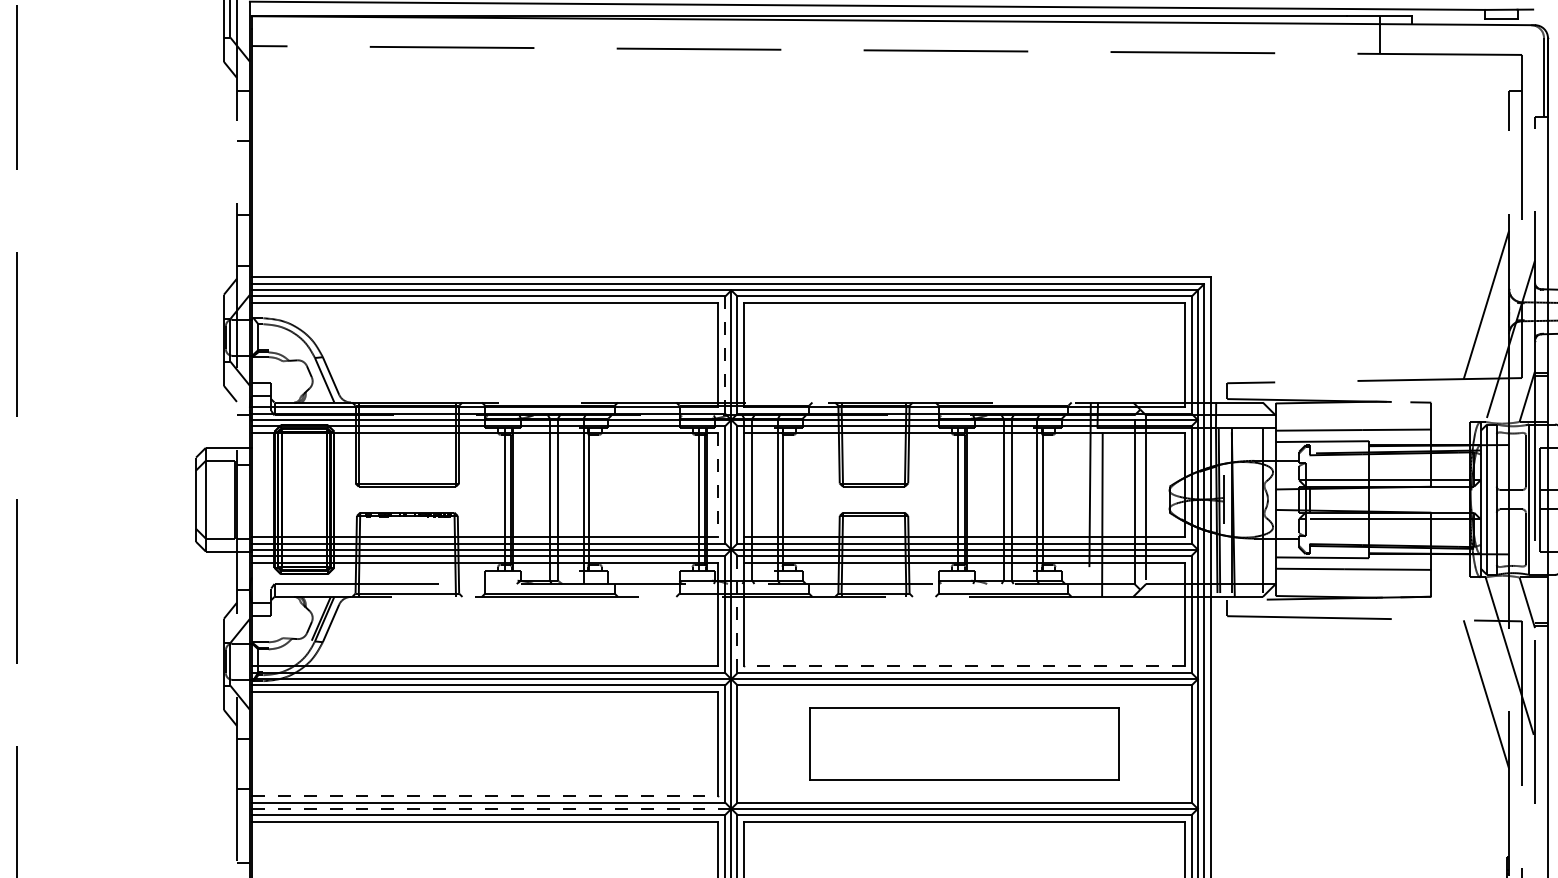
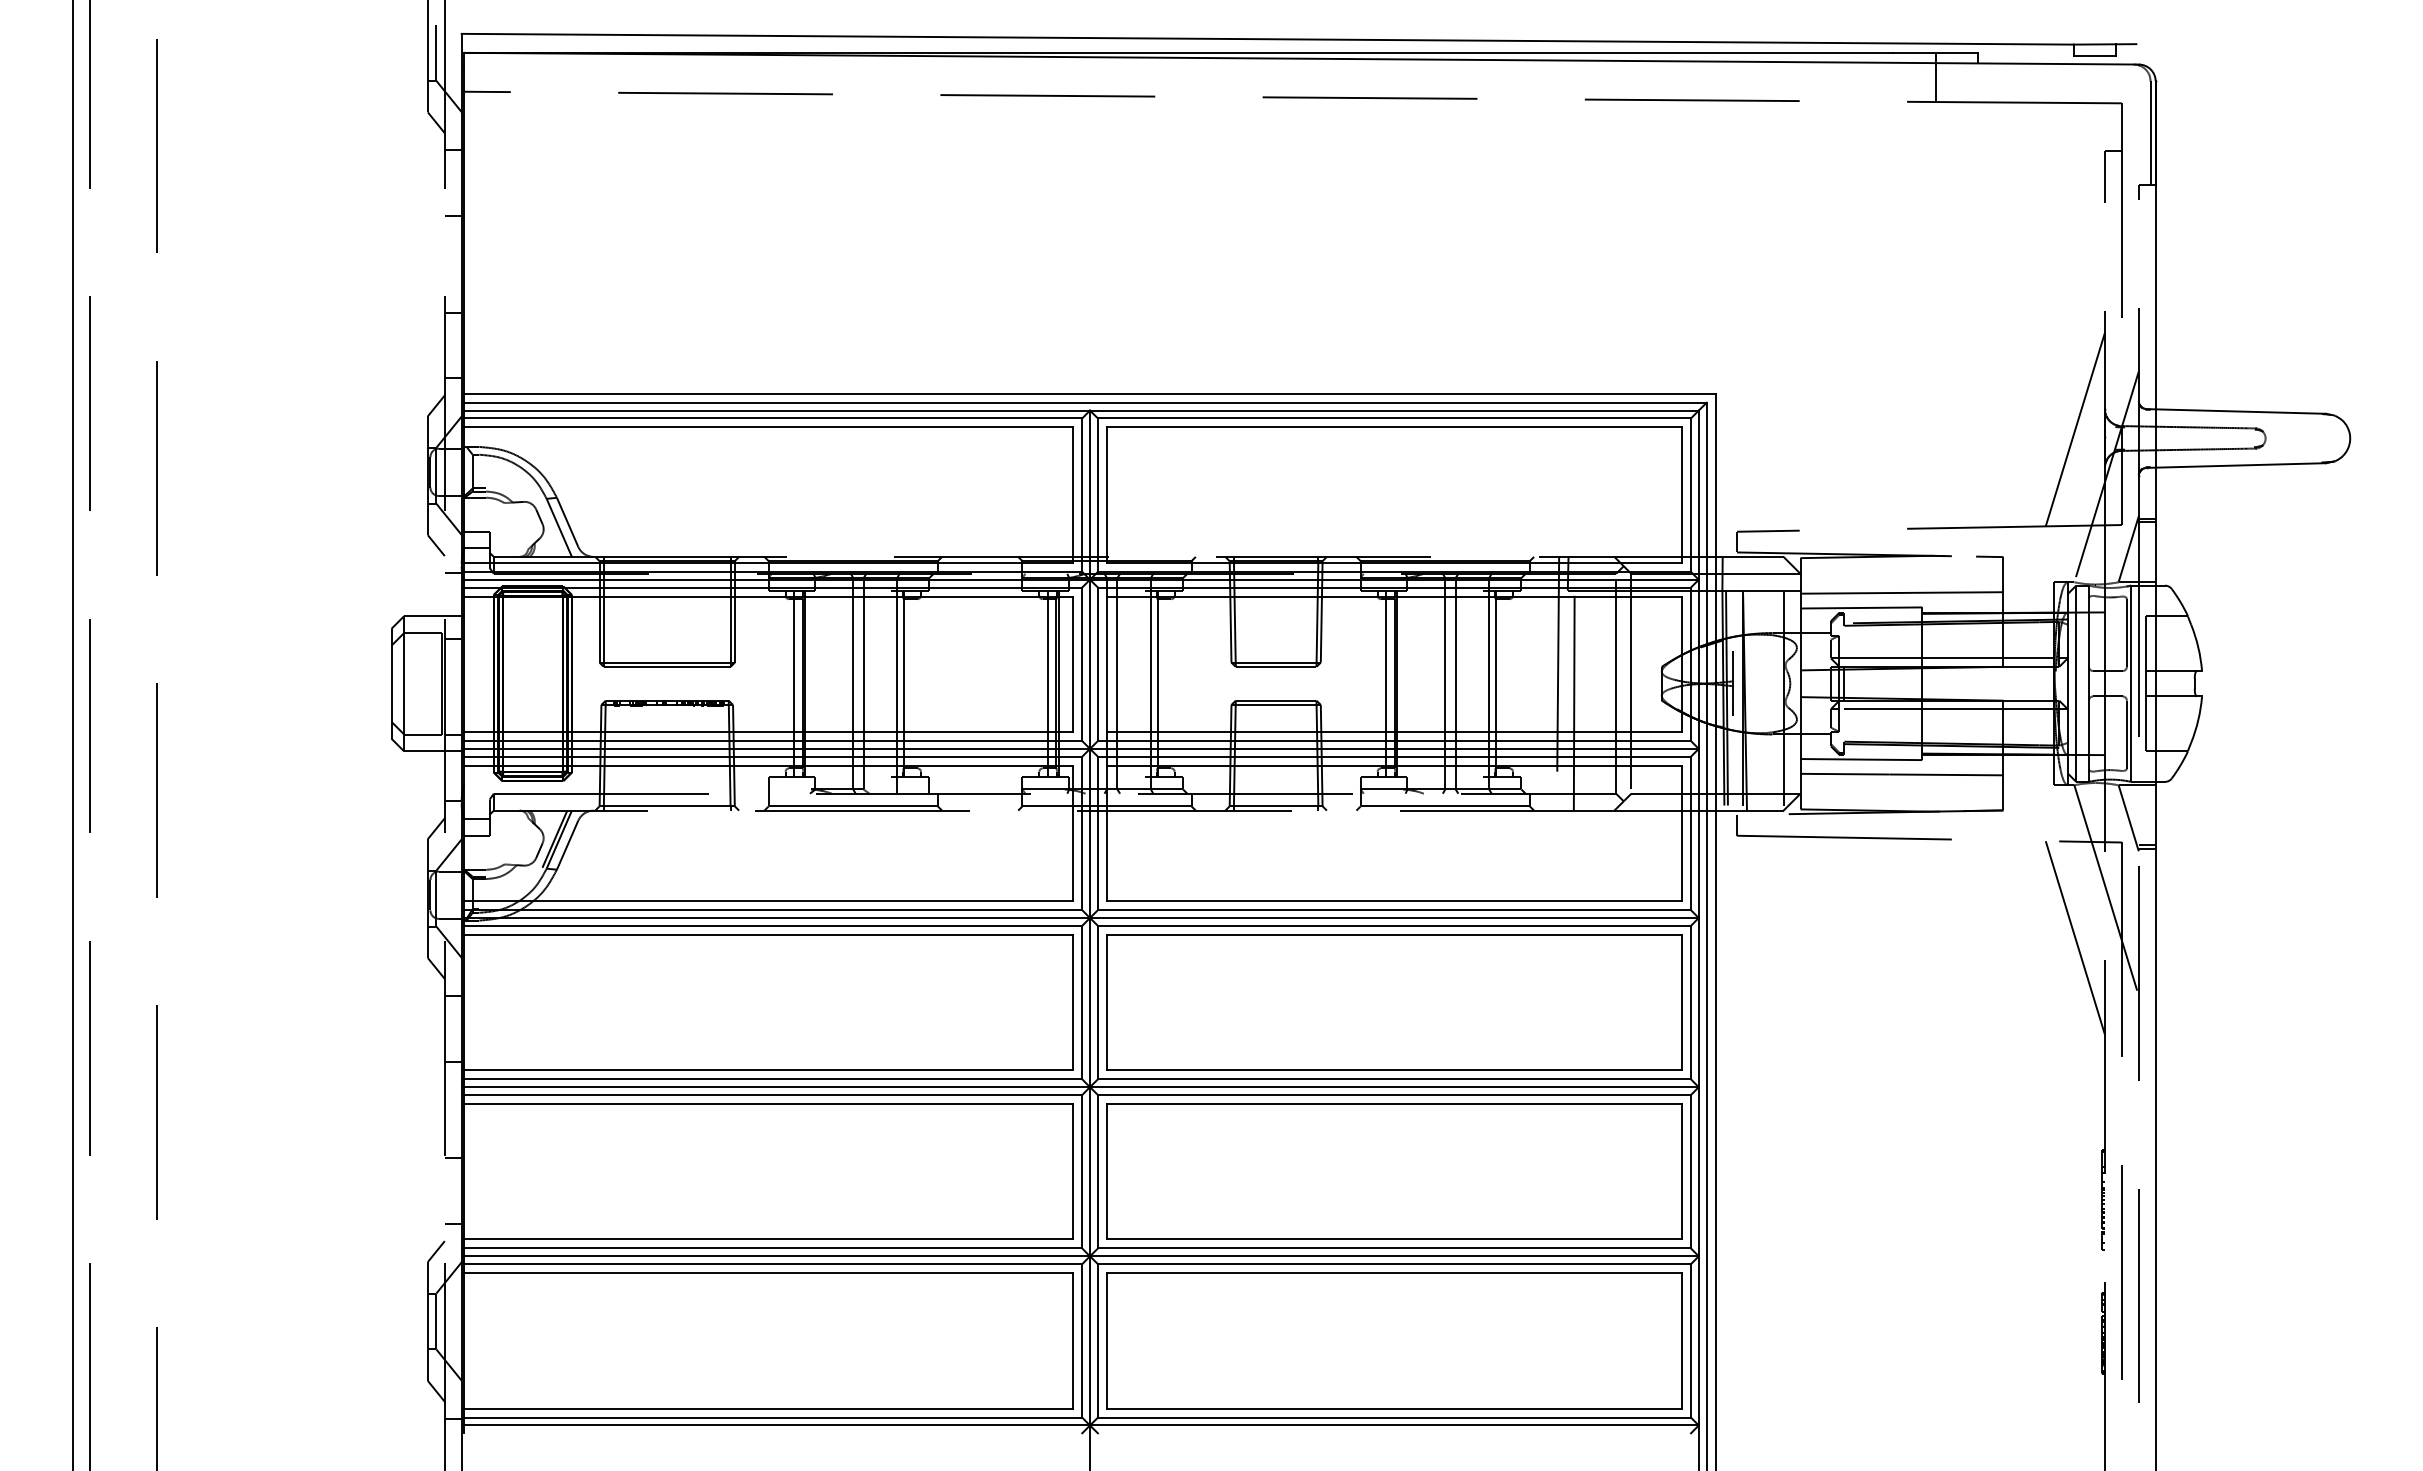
line: (725, 355) -> (1082, 495), dashed -> solid
line: (718, 484) -> (1073, 664), dashed -> solid
line: (737, 614) -> (1097, 833), dashed -> solid
line: (964, 666) -> (1394, 901), dashed -> solid
part: (964, 743) -> (1394, 1002), size x1.43
line: (485, 796) -> (769, 1070), dashed -> solid
line: (491, 809) -> (777, 1087), dashed -> solid

